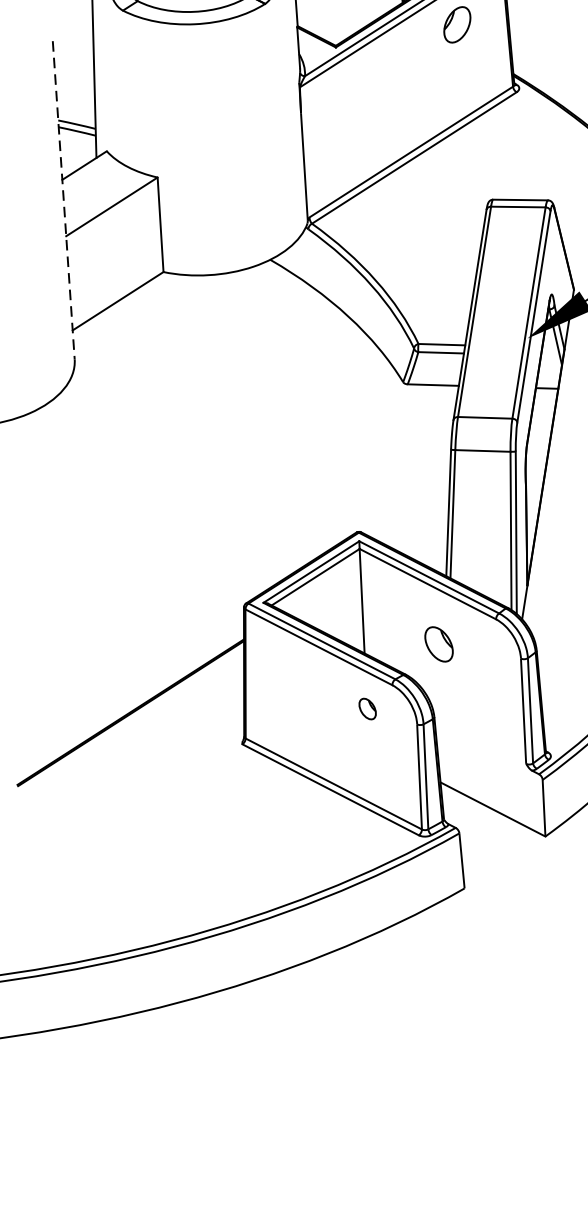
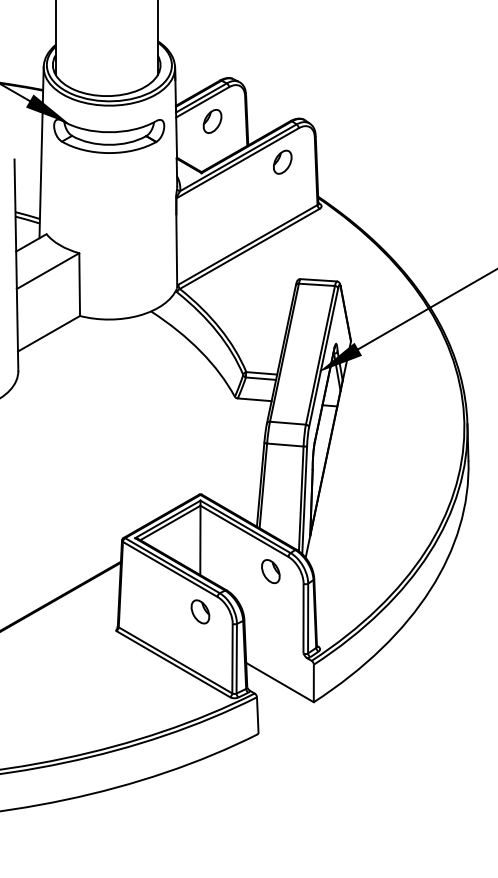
line: (63, 200) -> (16, 265), dashed -> solid
part: (438, 644) -> (270, 571), moved
part: (367, 708) -> (200, 611), size x1.67

